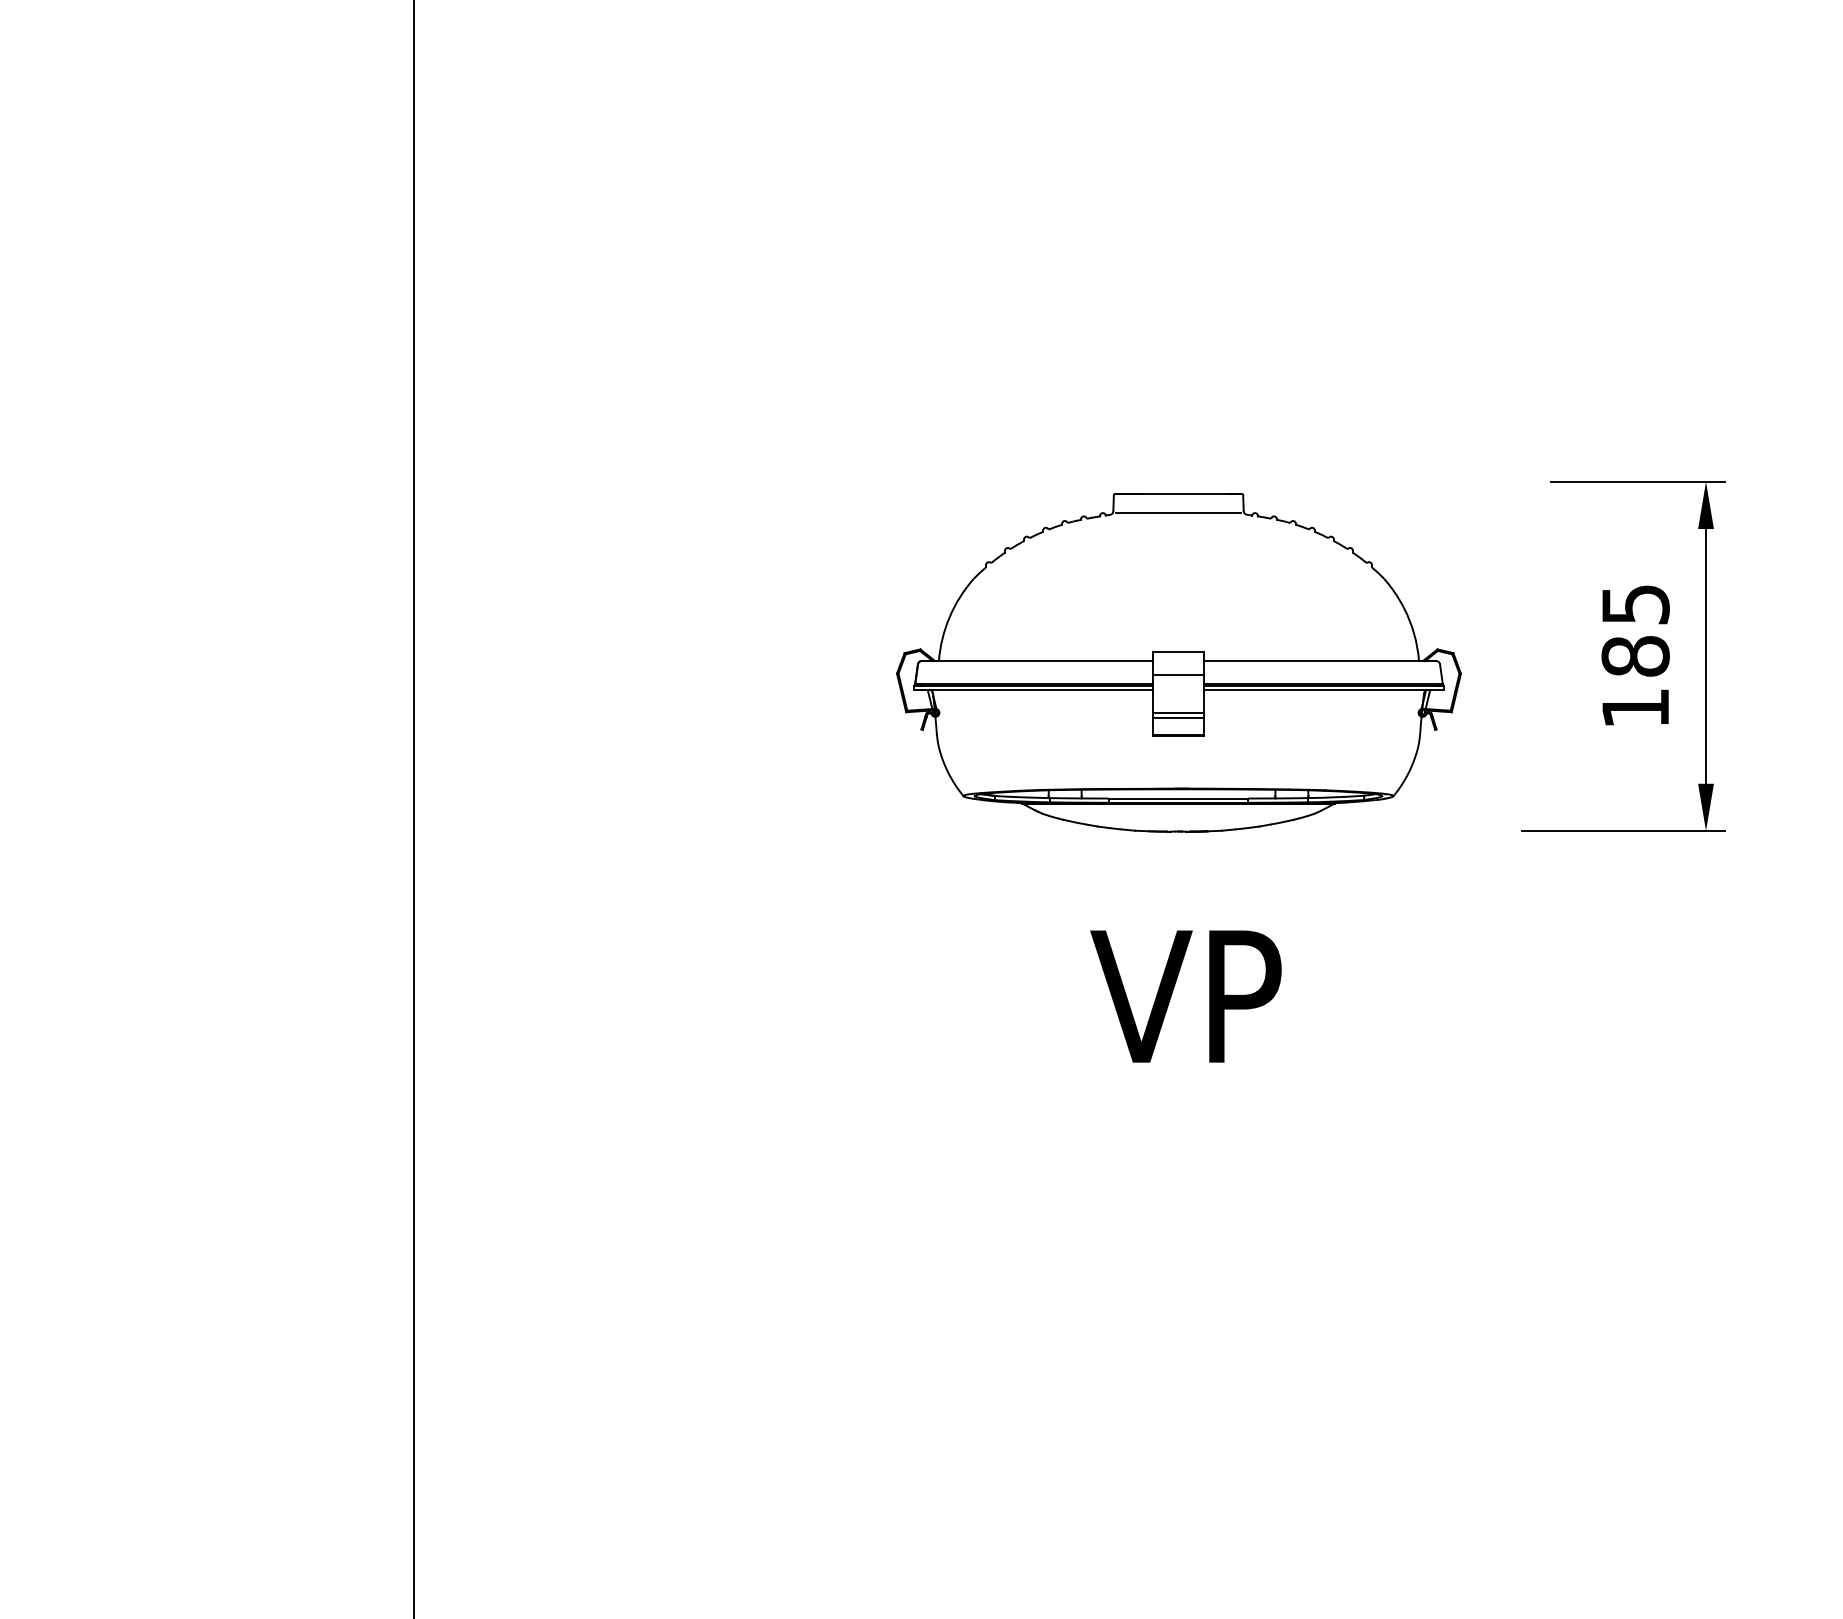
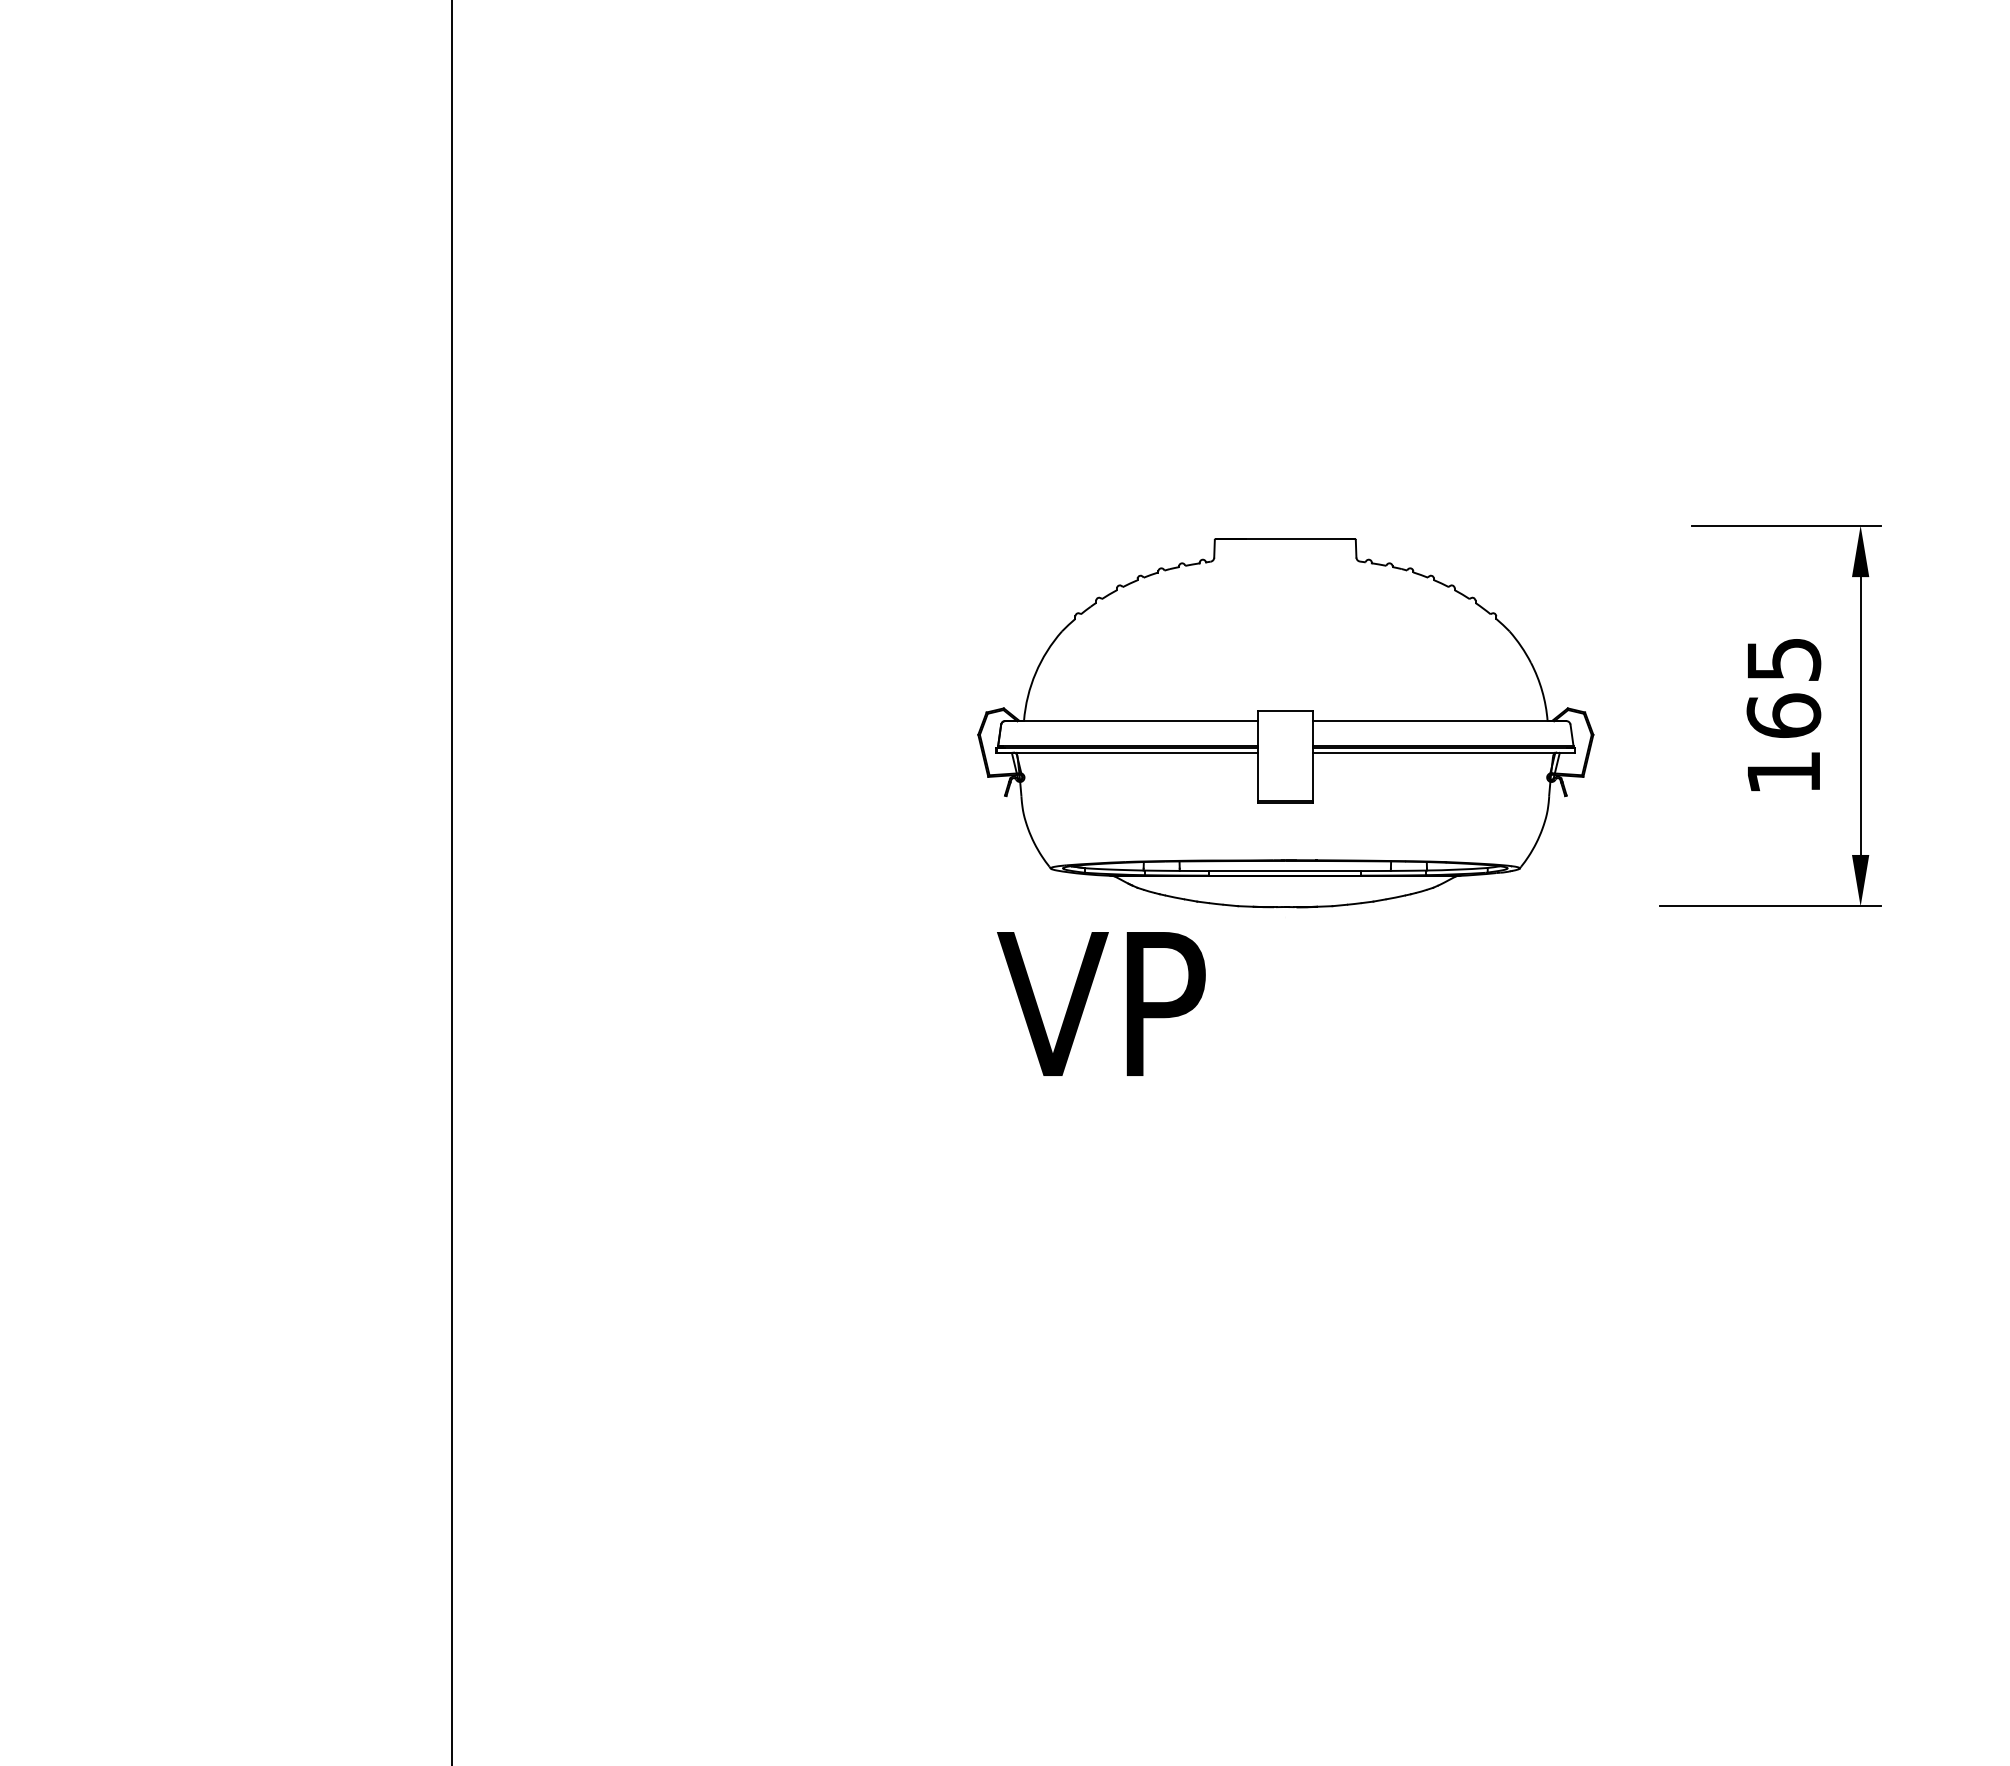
line: (1177, 512) -> (1284, 559), removed
text: (1635, 655) -> (1783, 715), 185 -> 165
line: (1178, 675) -> (1285, 736), removed
line: (1178, 713) -> (1285, 778), removed
line: (1178, 718) -> (1285, 783), removed
text: (1186, 996) -> (1101, 1003), moved

